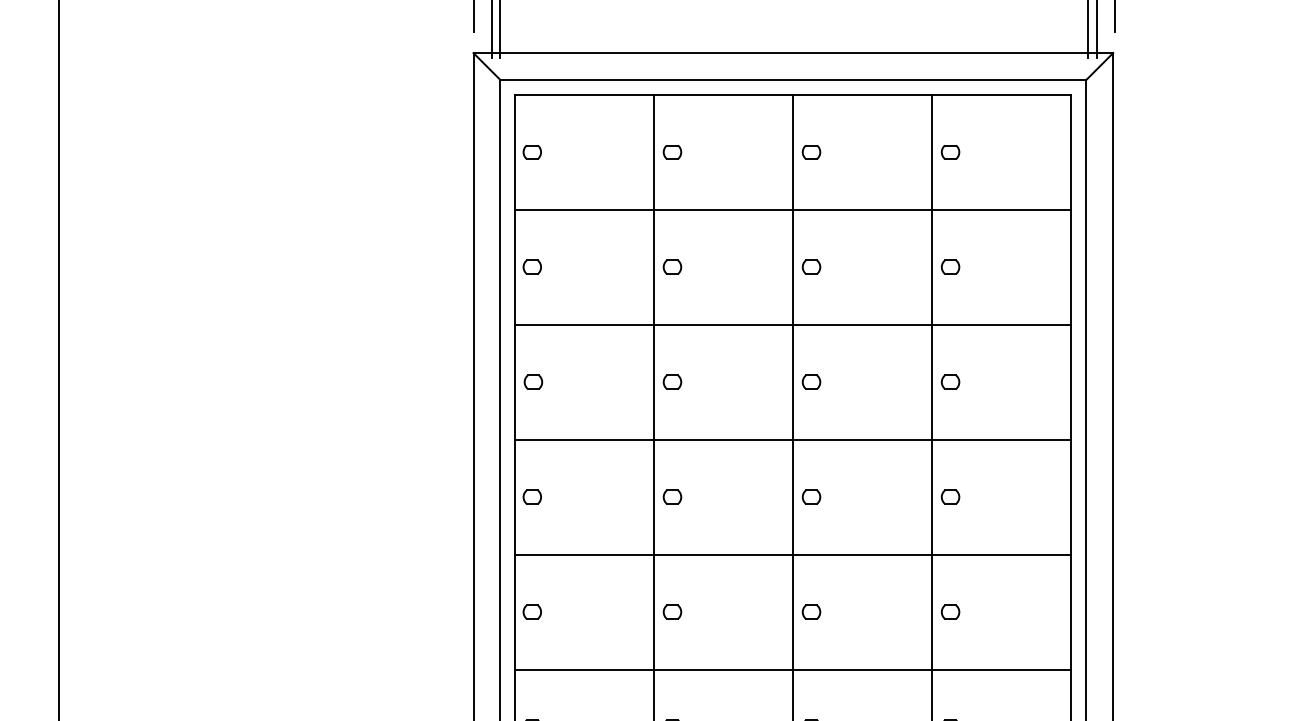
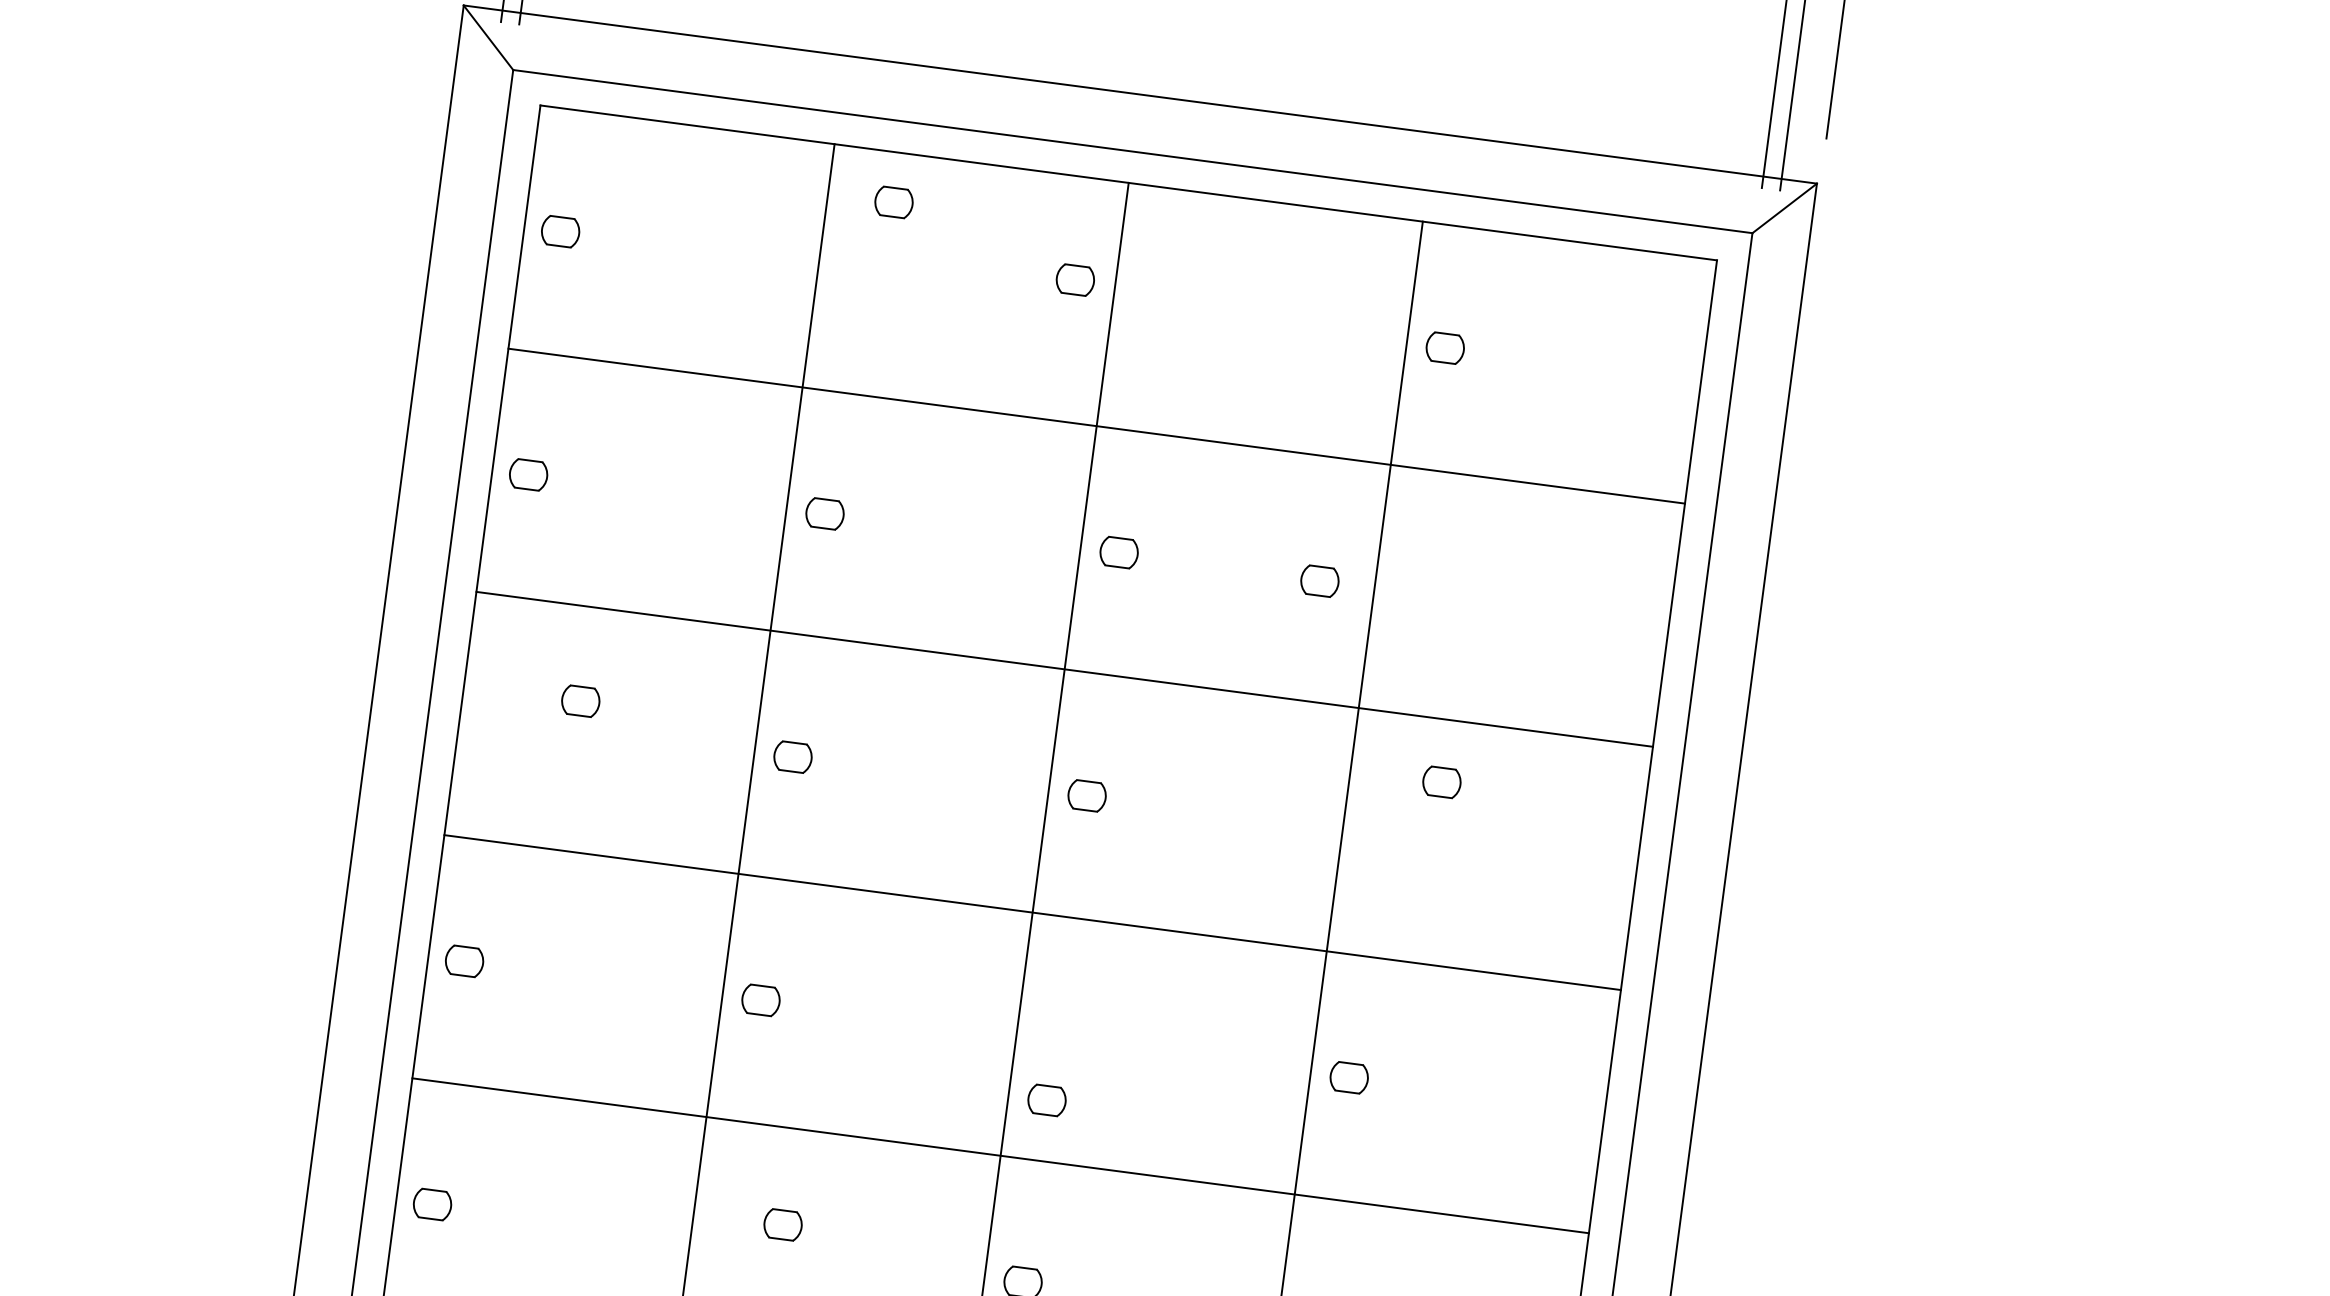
part: (672, 152) -> (893, 202), moved
part: (811, 152) -> (1075, 280), moved
part: (950, 266) -> (1319, 579), moved
part: (533, 381) -> (581, 699), moved
part: (950, 381) -> (1441, 780), moved
part: (811, 496) -> (1047, 1098), moved
part: (672, 611) -> (783, 1223), moved

